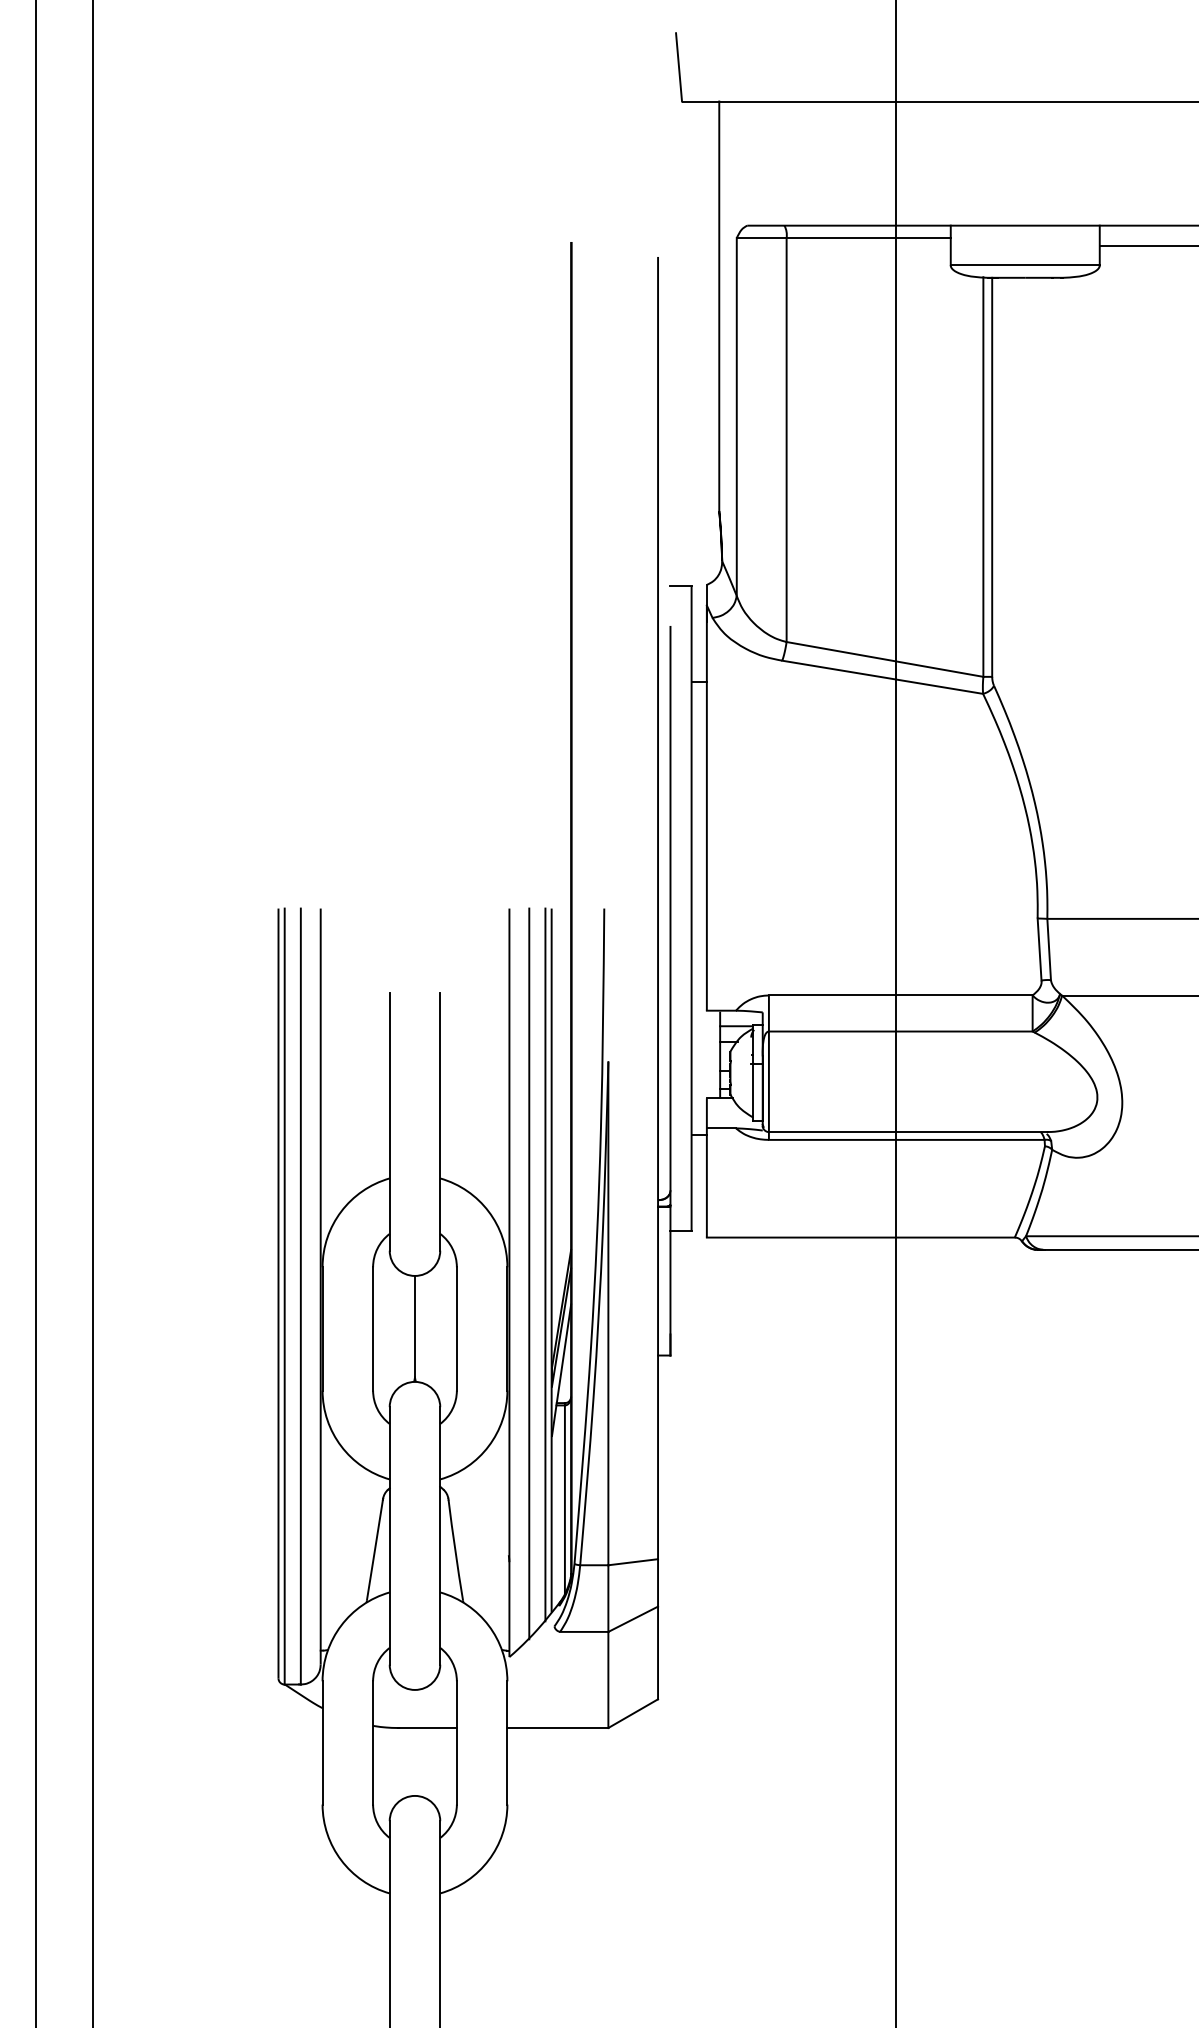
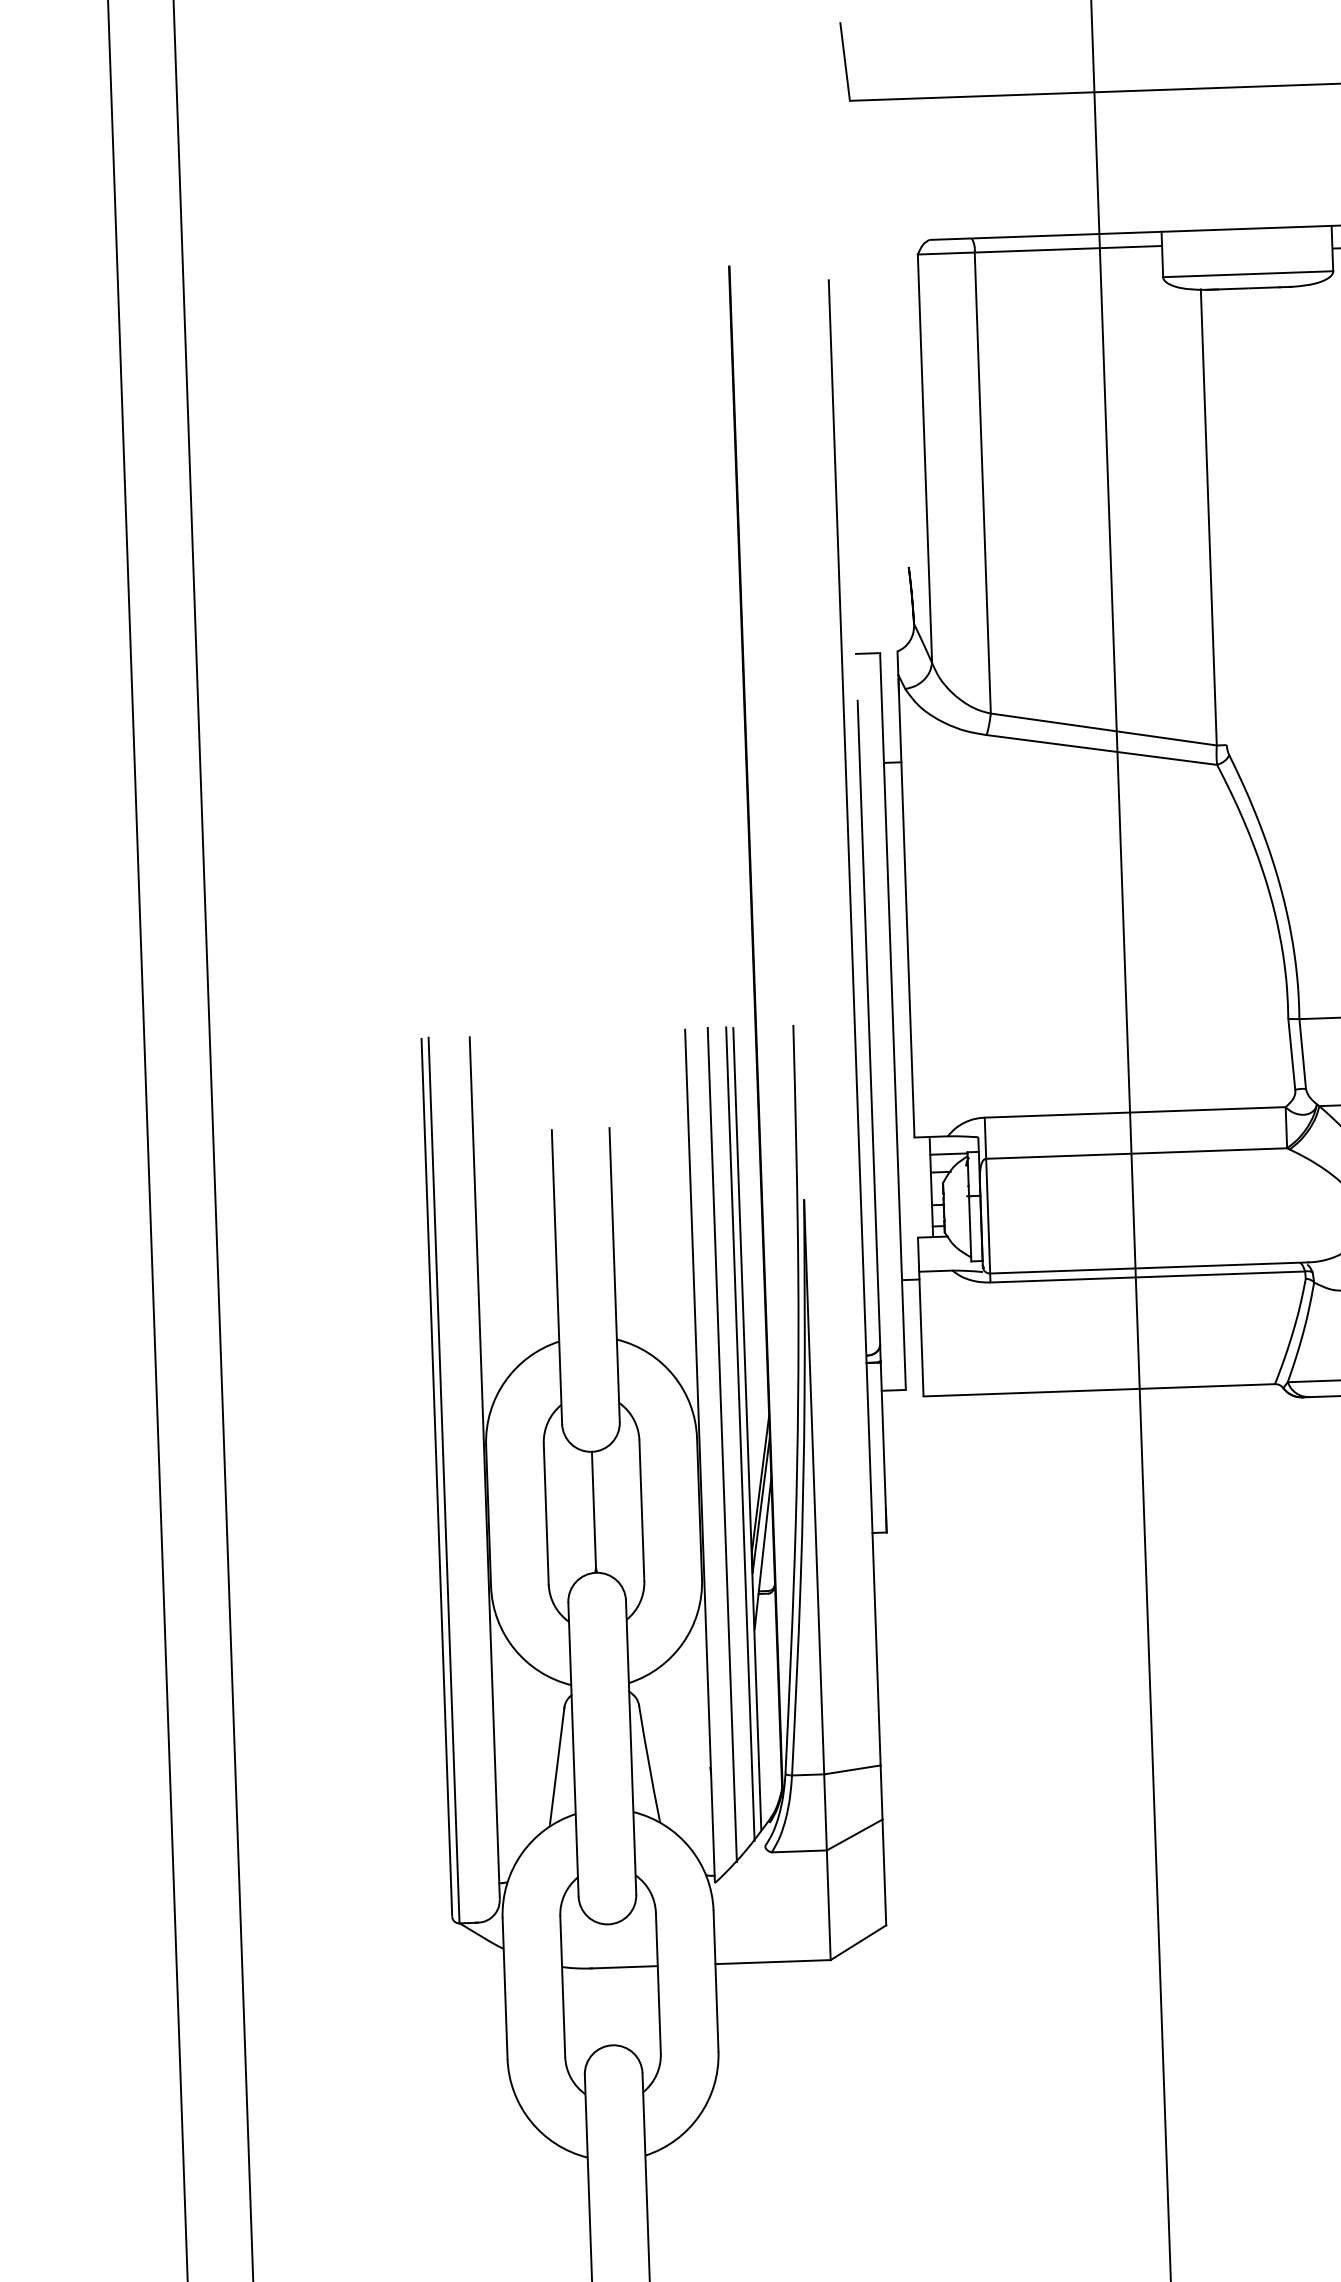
line: (719, 306) -> (900, 333), removed
line: (992, 476) -> (1219, 516), removed
line: (300, 1296) -> (462, 1479), removed
line: (564, 1499) -> (771, 1701), removed

